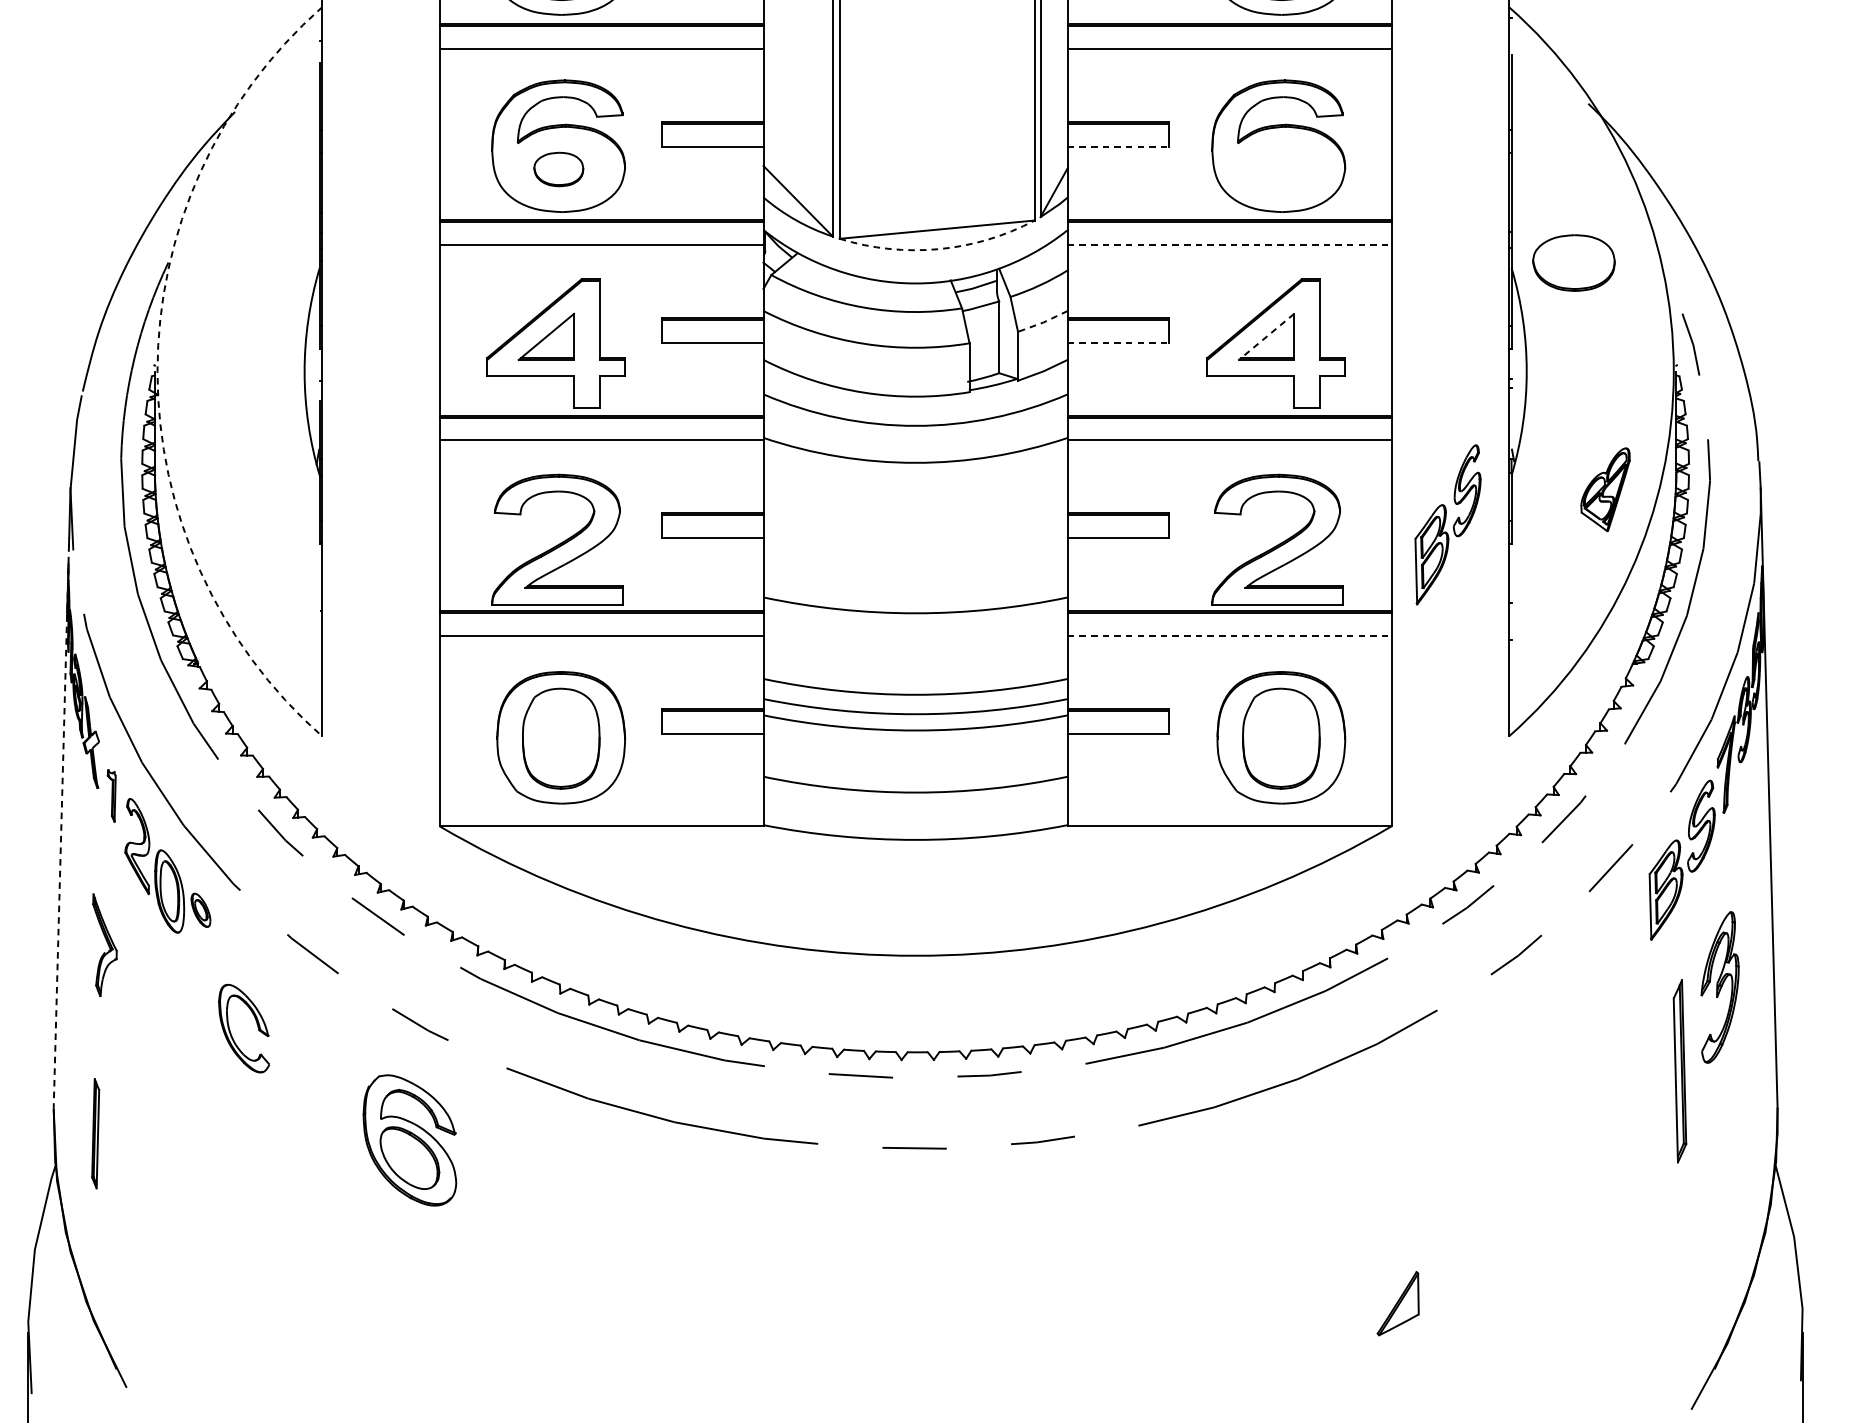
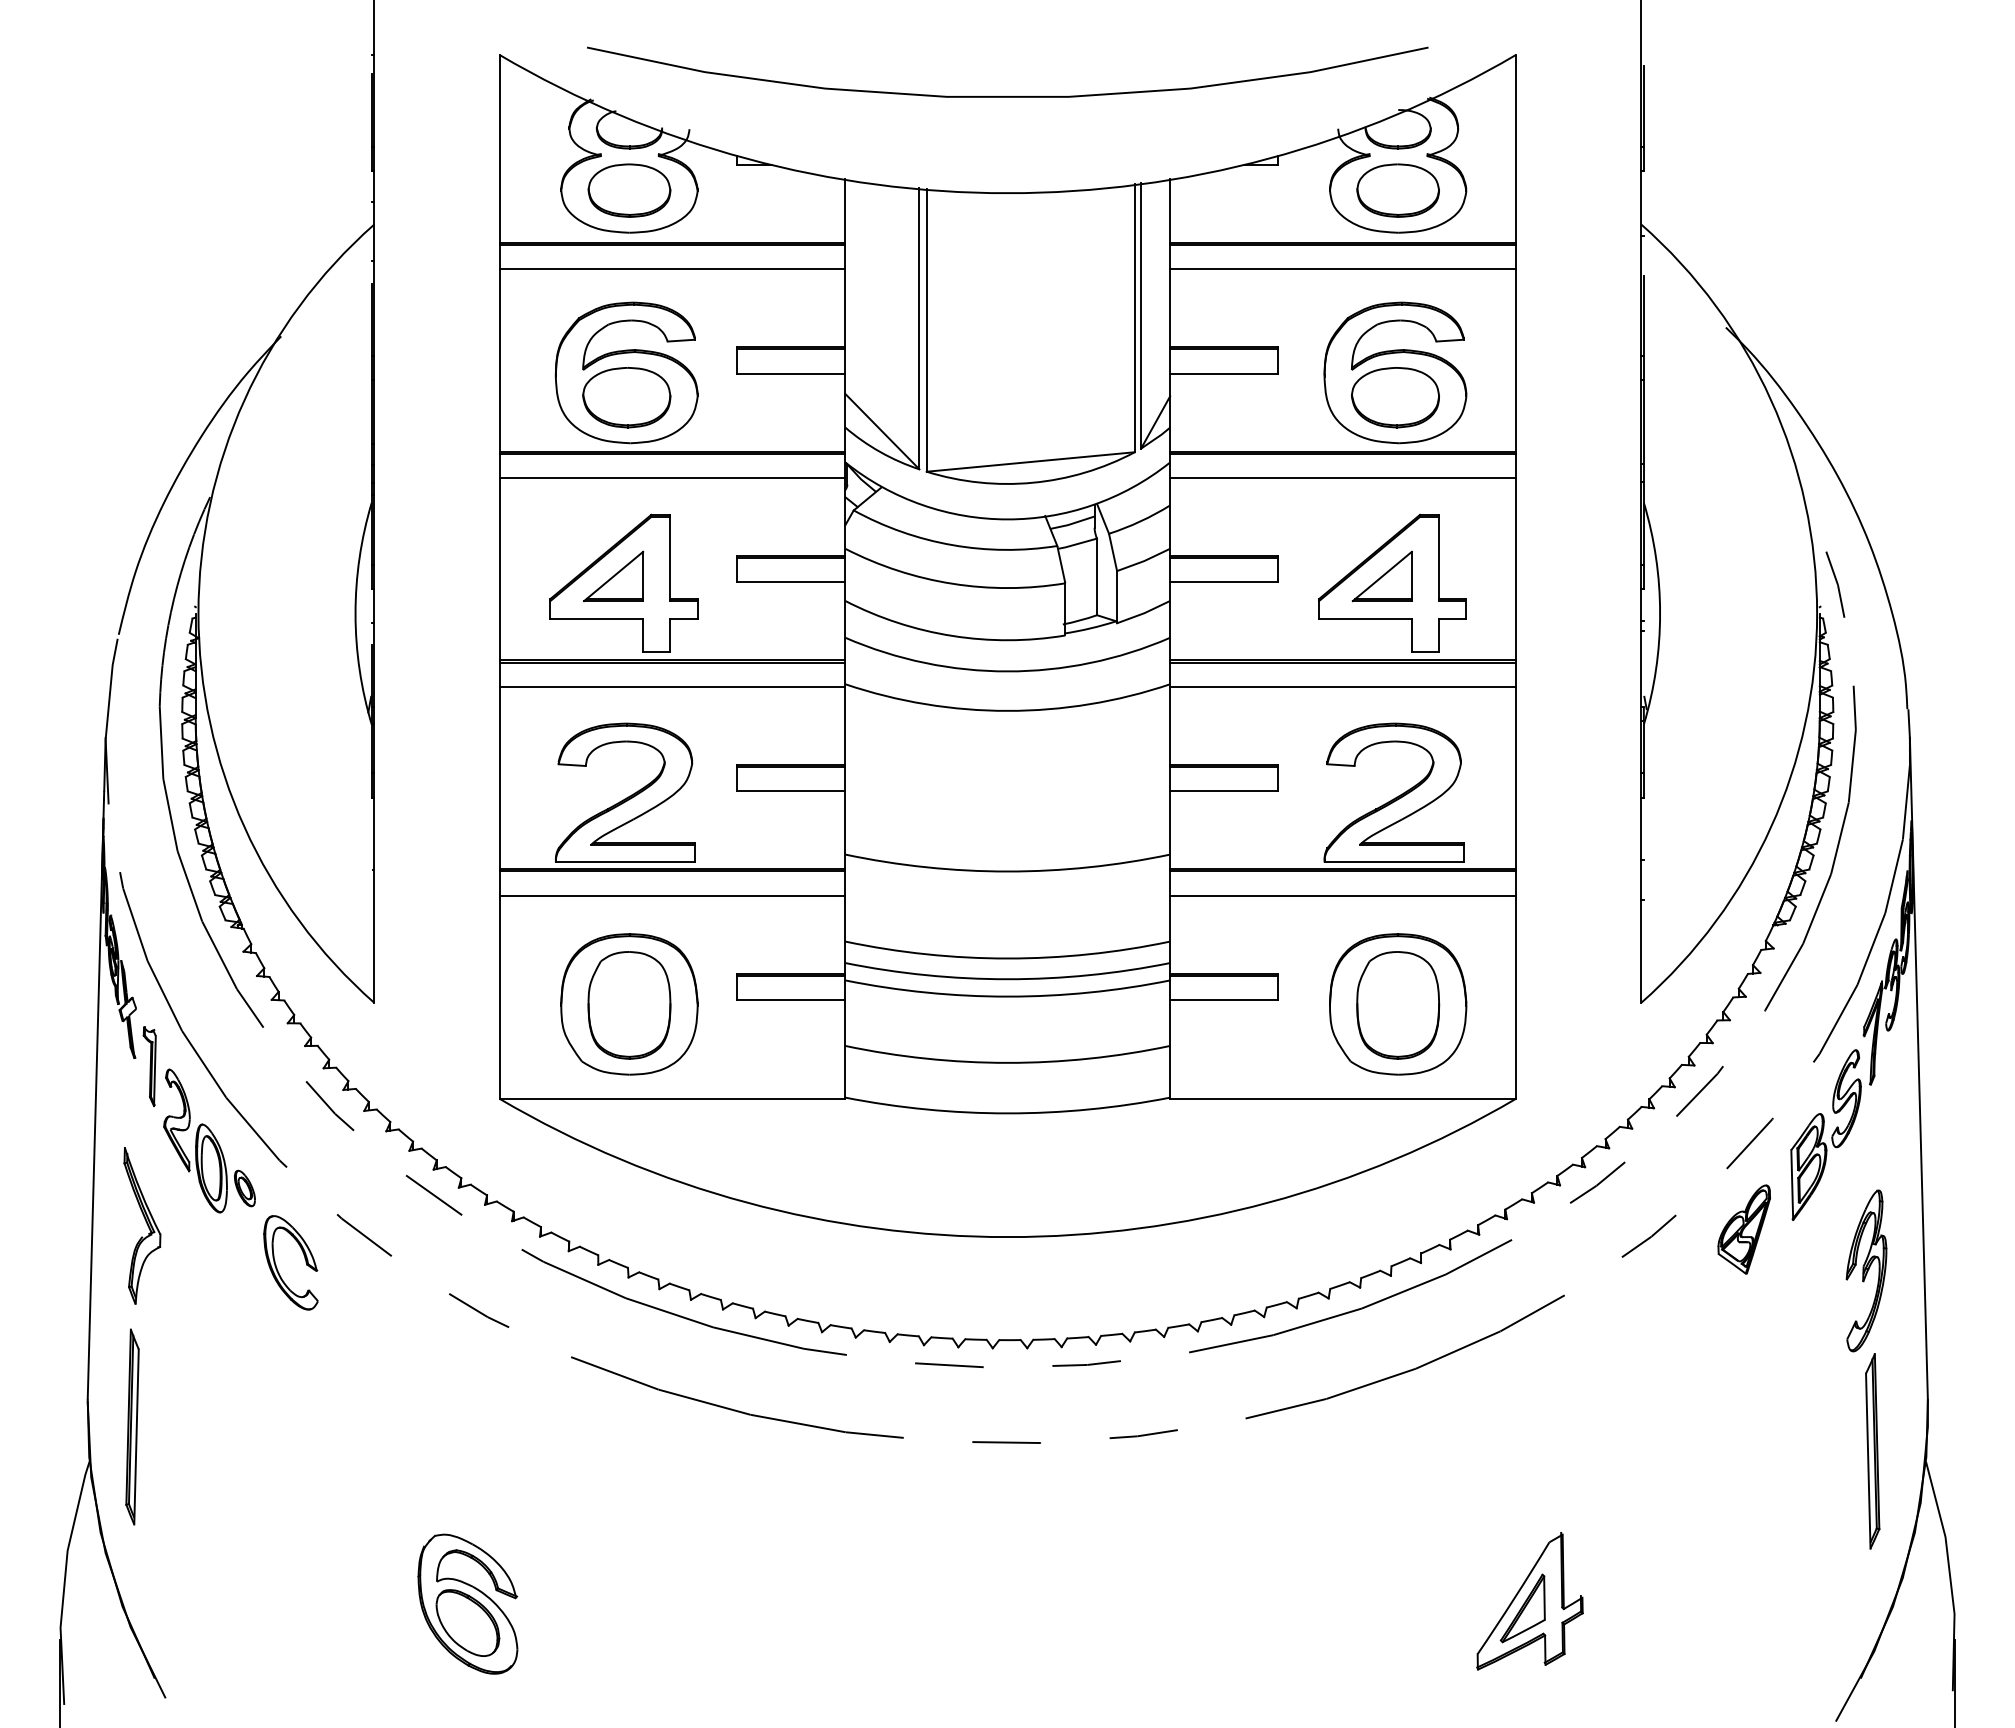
line: (1118, 146) -> (1224, 373), dashed -> solid
part: (558, 169) -> (626, 397), size x1.67
line: (1230, 245) -> (1343, 478), dashed -> solid
arc: (938, 248) -> (1032, 482), dashed -> solid
part: (1573, 262) -> (1395, 397), moved
line: (1043, 322) -> (1144, 561), dashed -> solid
line: (1265, 336) -> (1381, 576), dashed -> solid
line: (1118, 342) -> (1224, 582), dashed -> solid
arc: (157, 371) -> (198, 613), dashed -> solid
part: (1604, 489) -> (1743, 1229), moved
part: (1447, 524) -> (1575, 776), removed
line: (1230, 635) -> (1343, 895), dashed -> solid
part: (111, 795) -> (149, 1066), size x1.43
line: (61, 826) -> (95, 1099), dashed -> solid
part: (105, 944) -> (142, 1225), size x1.43
part: (231, 1032) -> (277, 1267), moved
part: (1679, 1071) -> (1872, 1451), moved
part: (95, 1133) -> (132, 1426), size x1.67
part: (409, 1139) -> (467, 1603), moved
part: (1404, 1297) -> (1529, 1601), added

